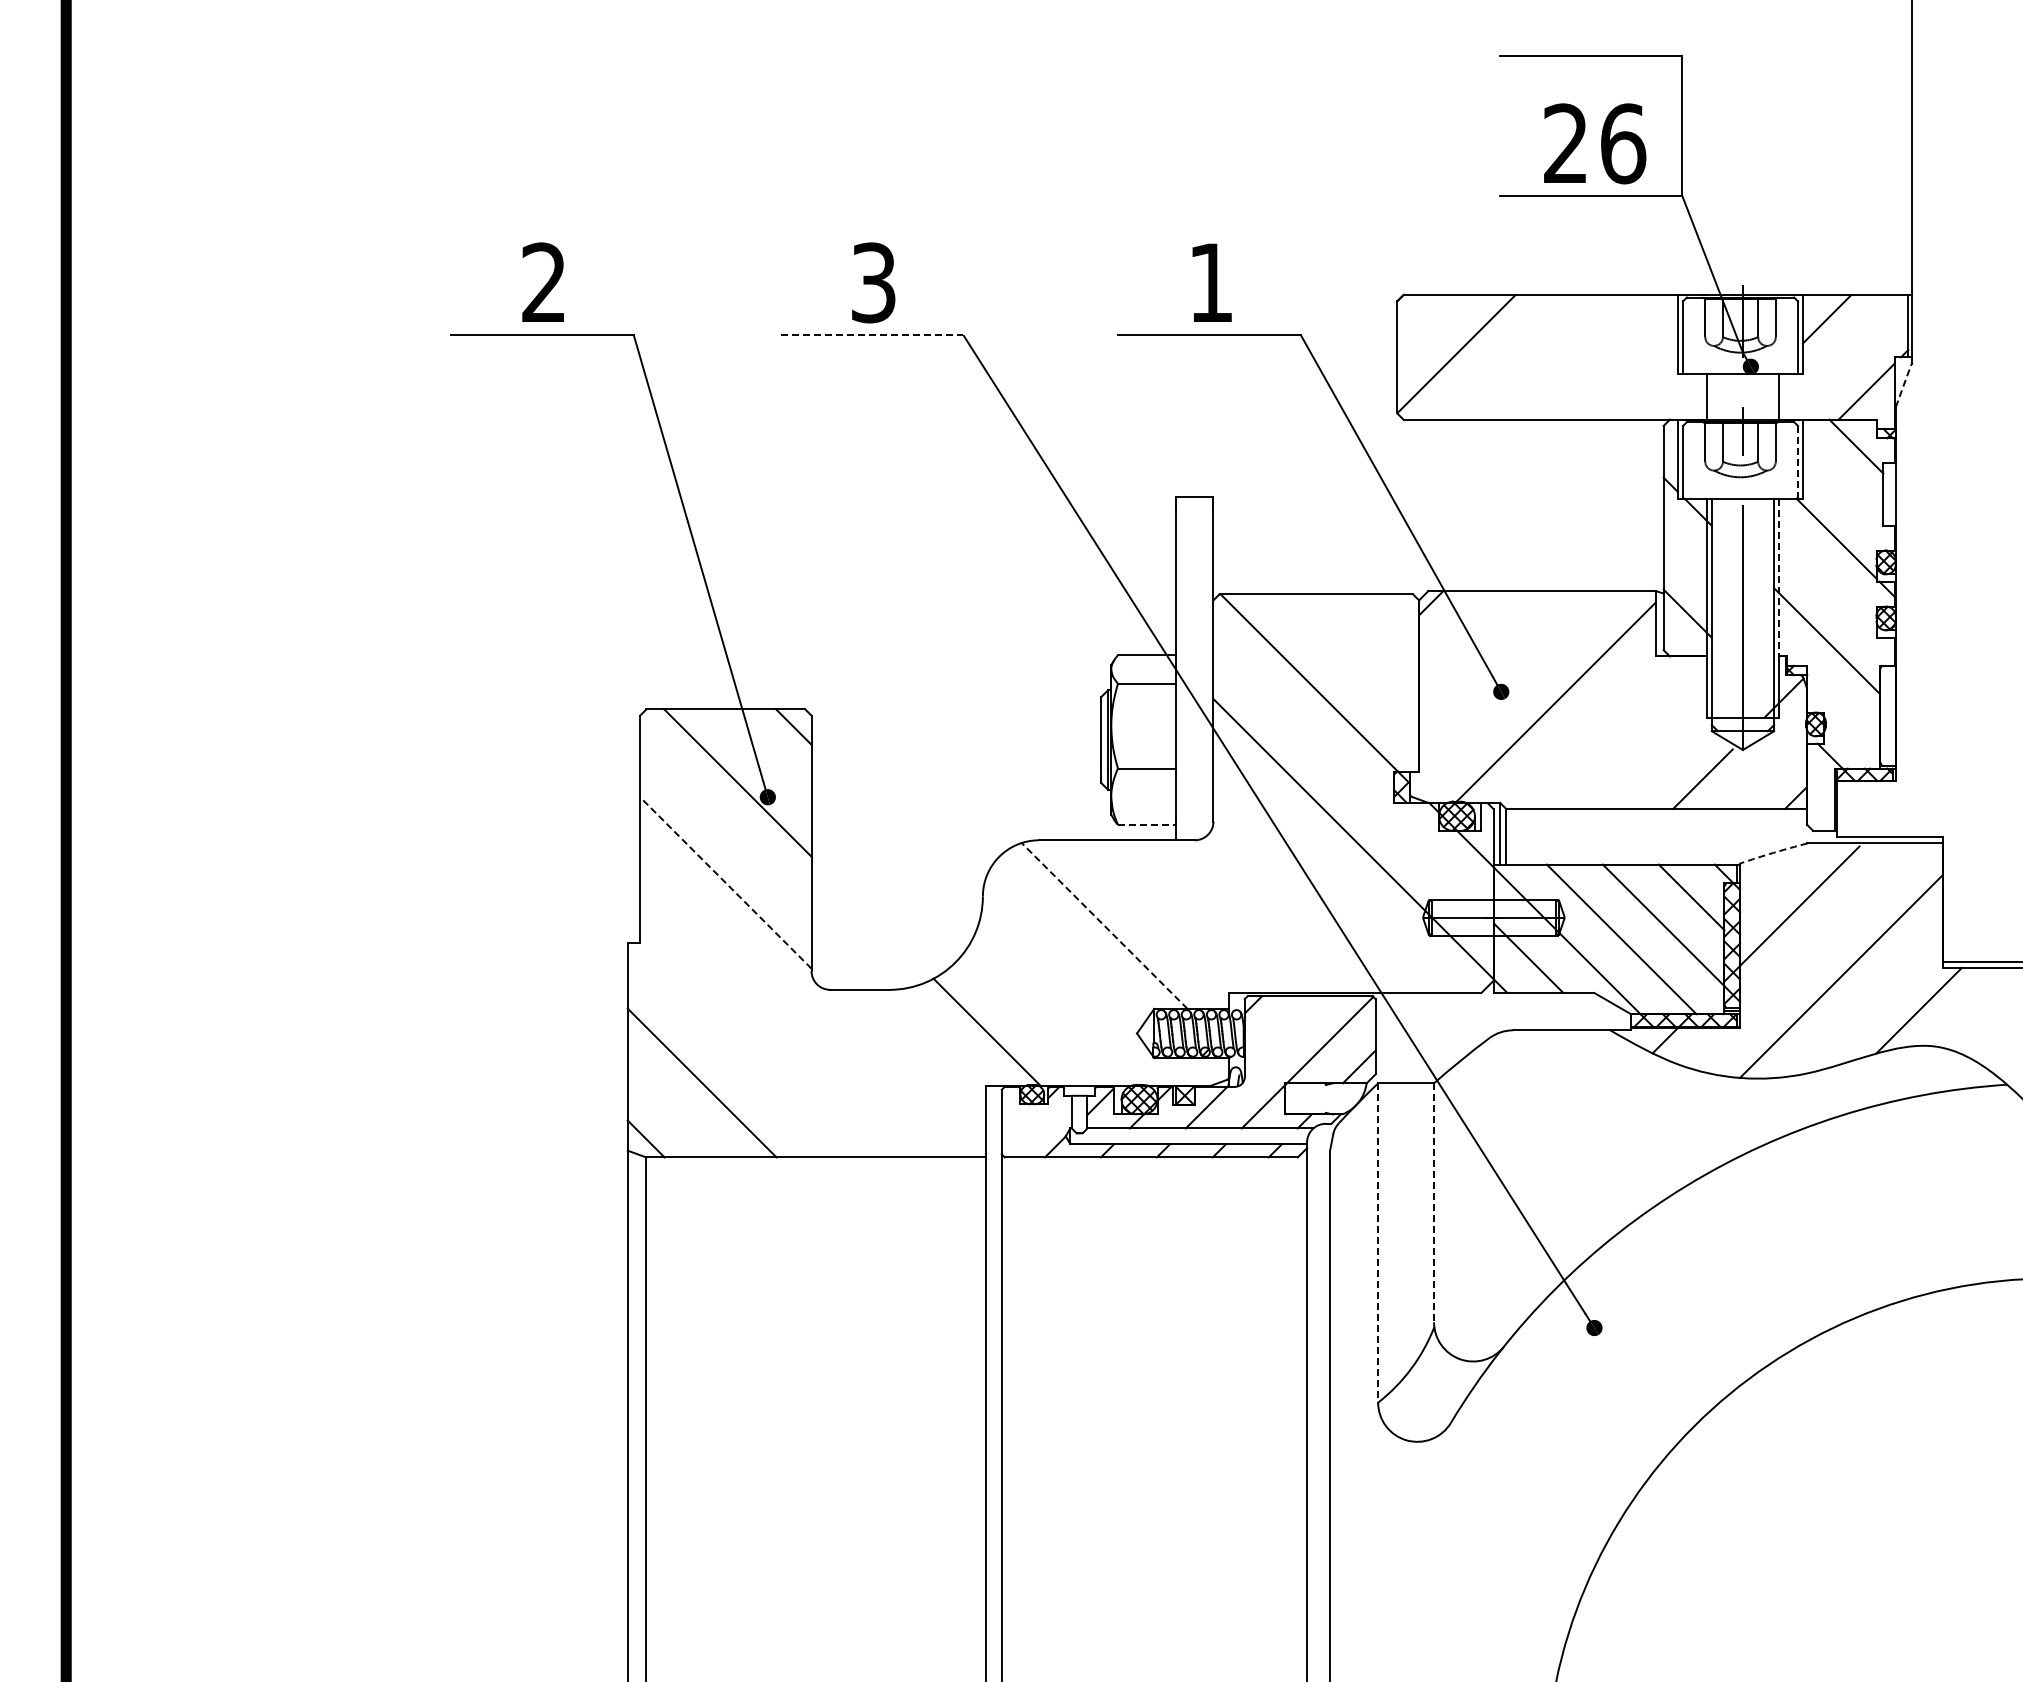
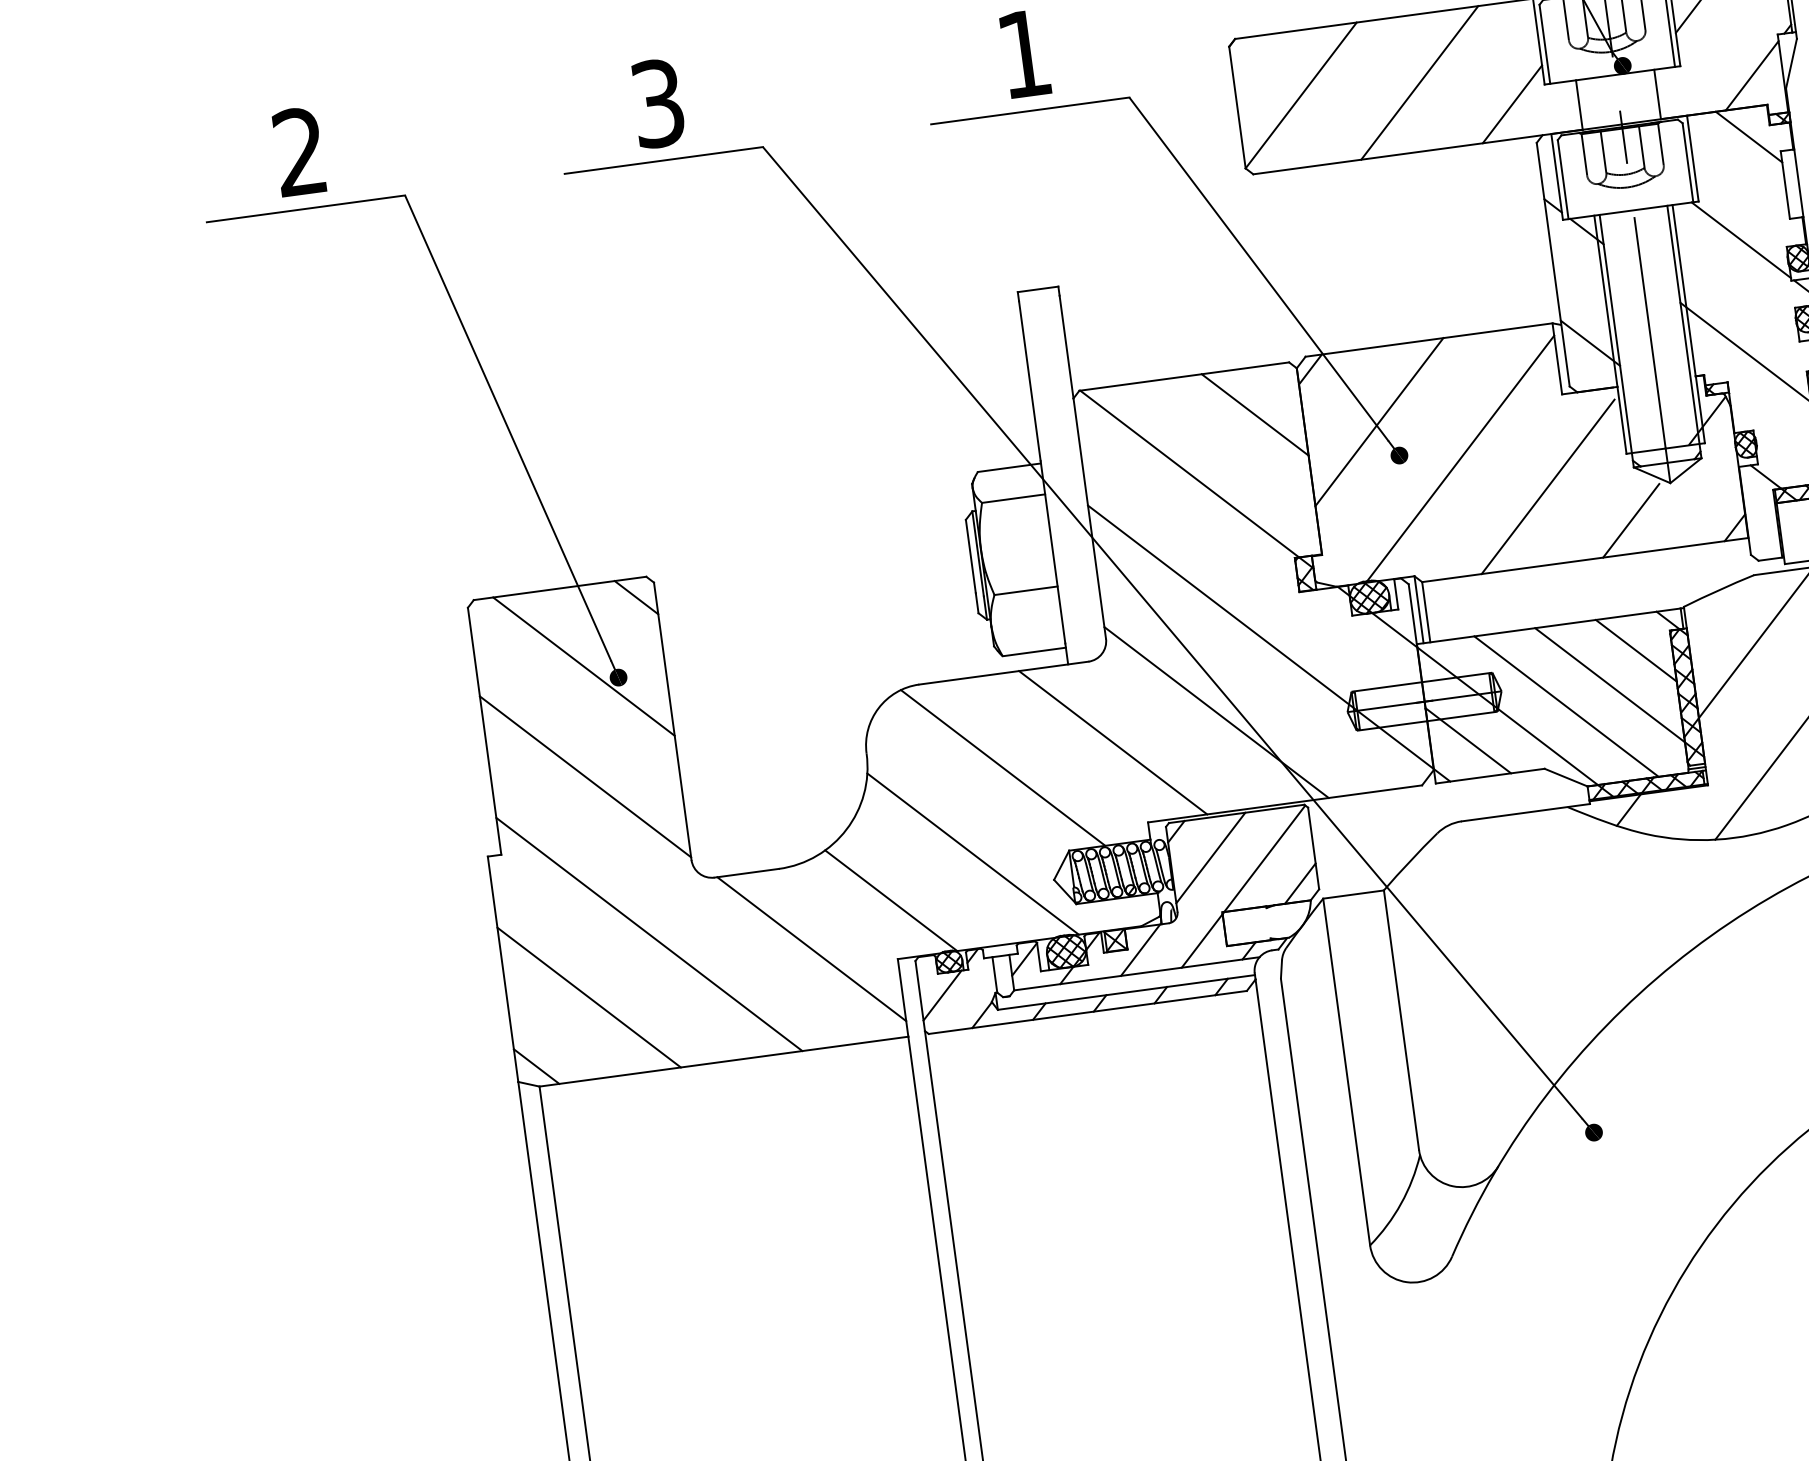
line: (872, 335) -> (664, 160), dashed -> solid
line: (1564, 357) -> (1419, 83), added
line: (1903, 384) -> (1791, 62), dashed -> solid
line: (1645, 387) -> (1511, 103), added
line: (1798, 462) -> (1688, 162), dashed -> solid
line: (1778, 577) -> (1683, 290), dashed -> solid
line: (1375, 637) -> (1254, 414), added
line: (1487, 659) -> (1379, 422), added
line: (1631, 738) -> (1547, 487), added
line: (1147, 824) -> (1034, 651), dashed -> solid
arc: (1773, 852) -> (1718, 589), dashed -> solid
line: (725, 882) -> (585, 776), dashed -> solid
line: (1304, 901) -> (1216, 712), added
line: (1206, 916) -> (1112, 742), added
line: (1104, 925) -> (1002, 767), dashed -> solid
line: (1066, 999) -> (972, 853), added
line: (1281, 1032) -> (1210, 857), added
line: (764, 1033) -> (649, 934), added
line: (909, 1066) -> (811, 949), added
line: (1021, 1124) -> (942, 995), added
line: (1434, 1203) -> (1402, 1020), dashed -> solid
line: (1378, 1242) -> (1346, 1071), dashed -> solid

